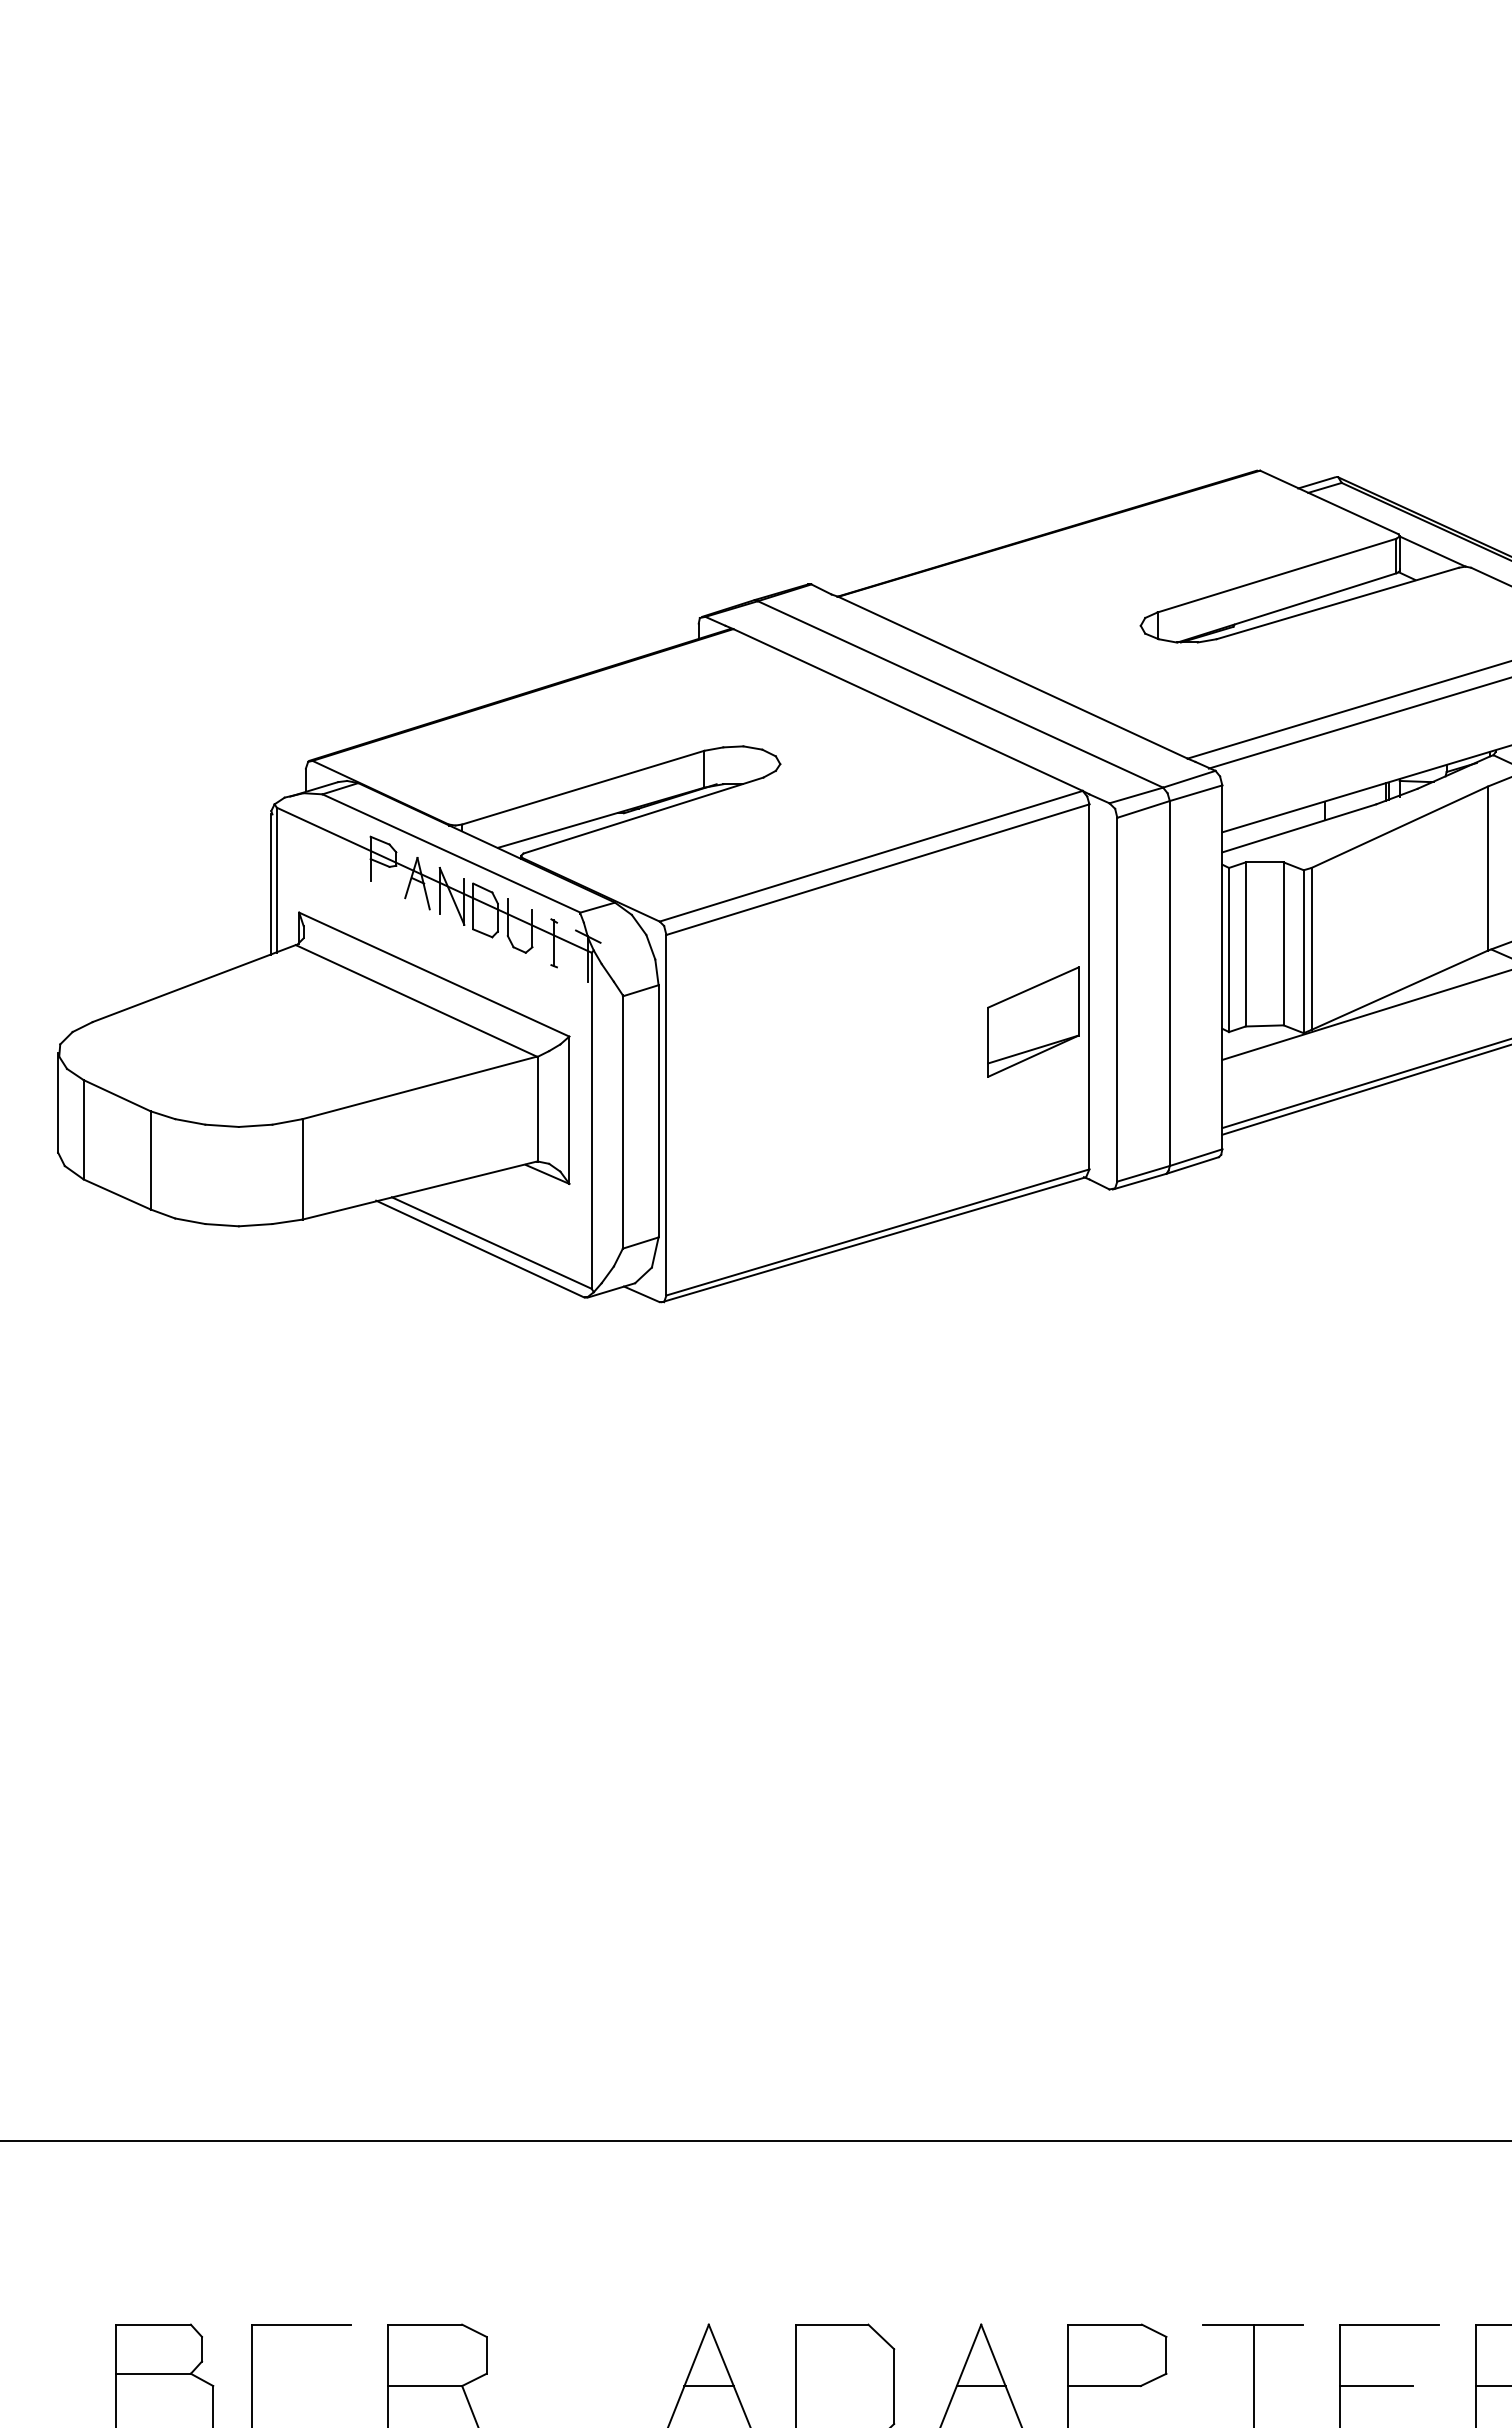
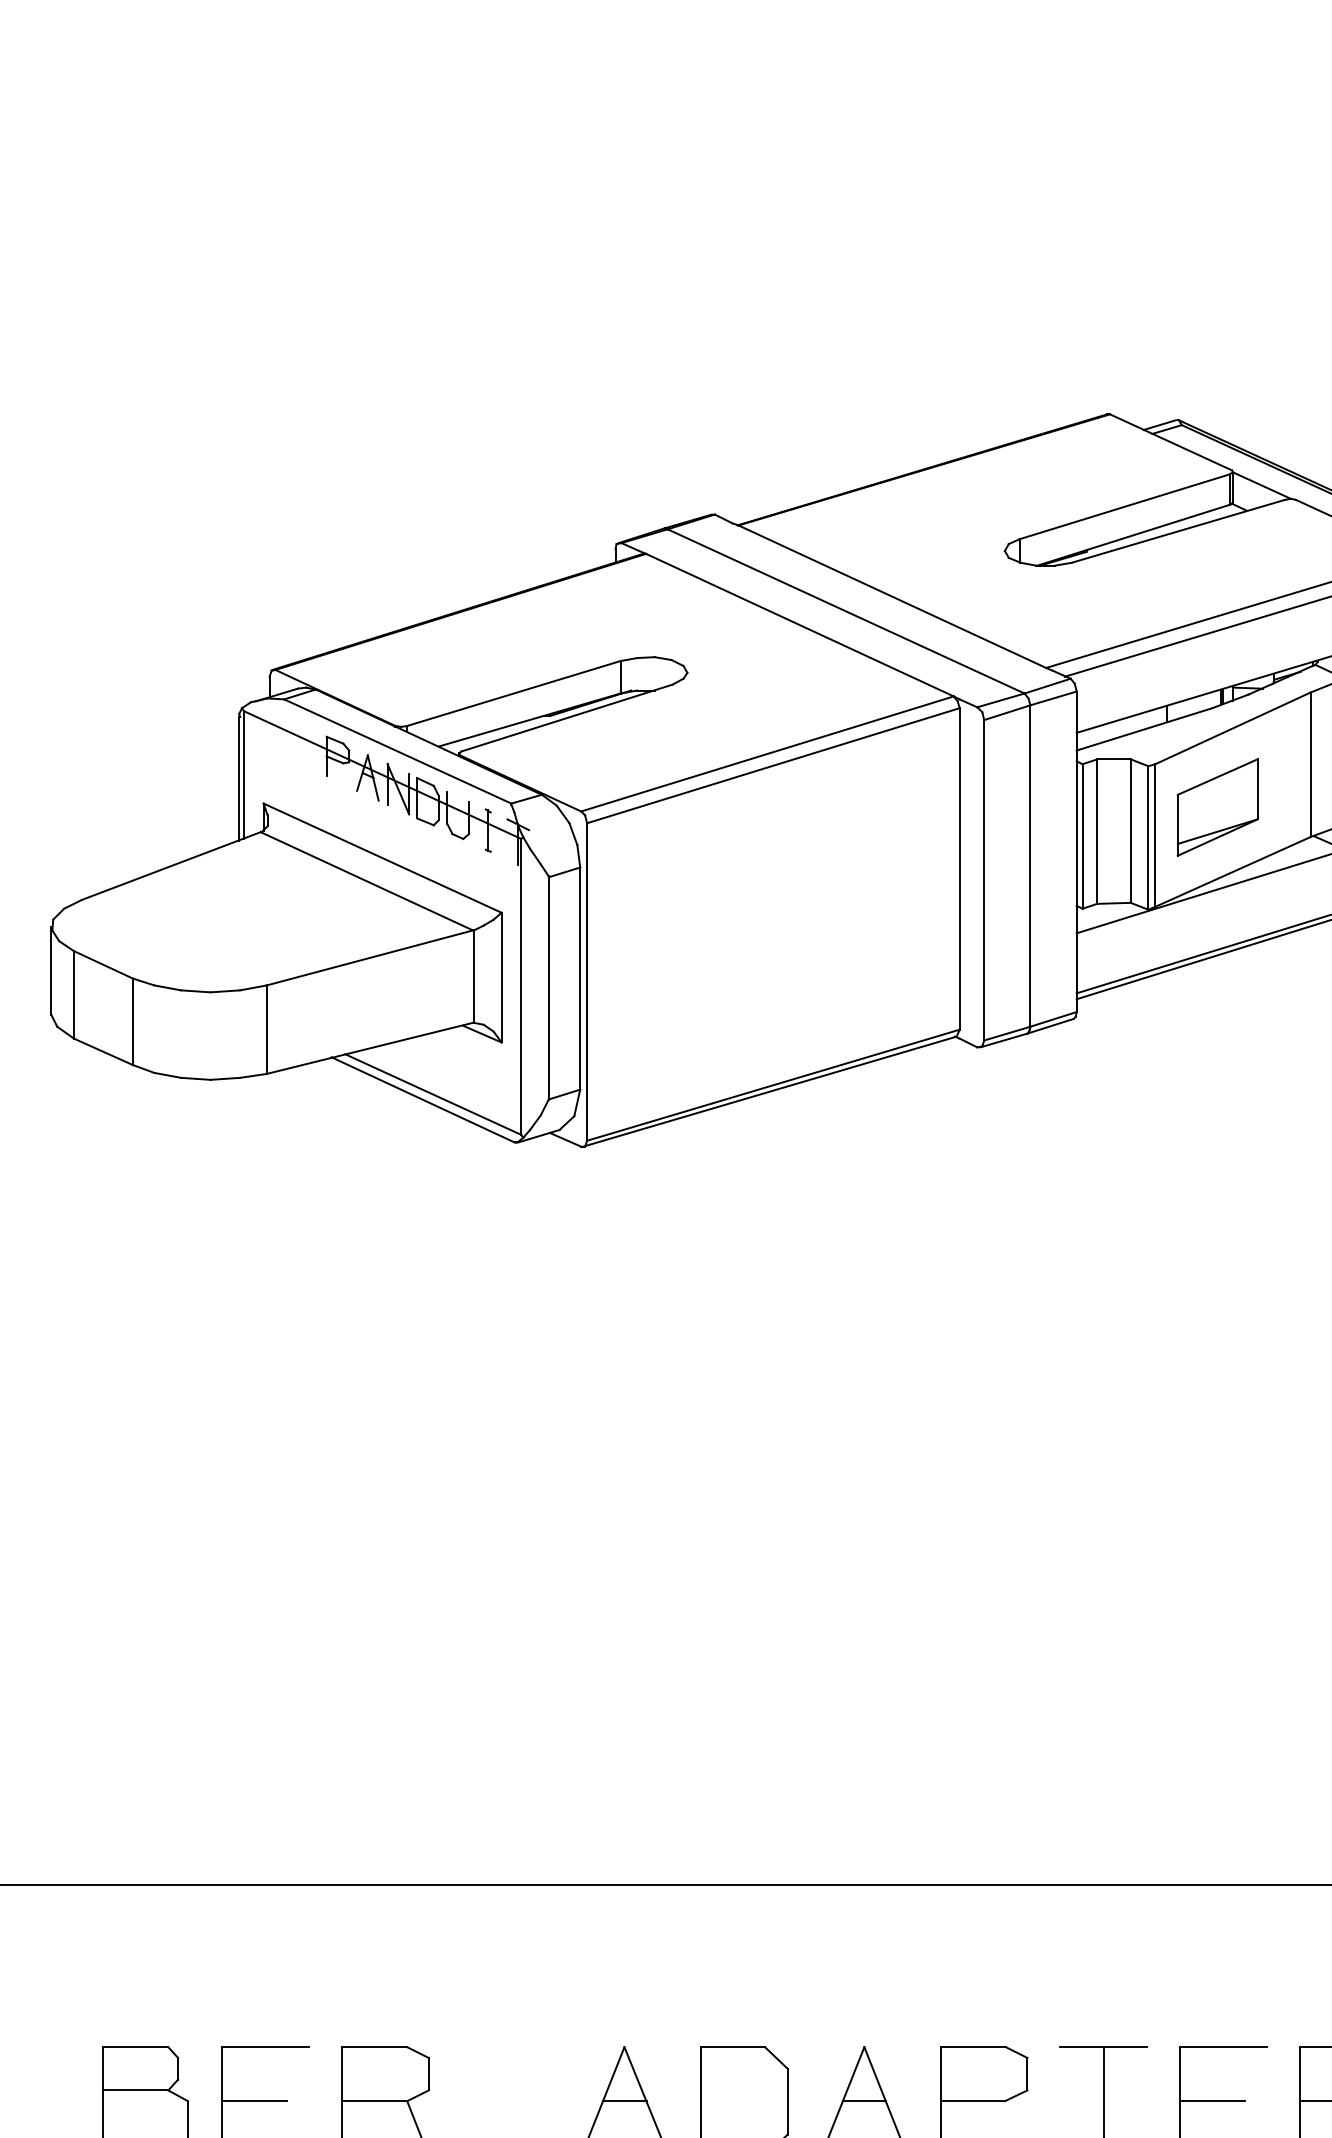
part: (1033, 1021) -> (1217, 806), moved
line: (288, 2386) -> (254, 2101), added

